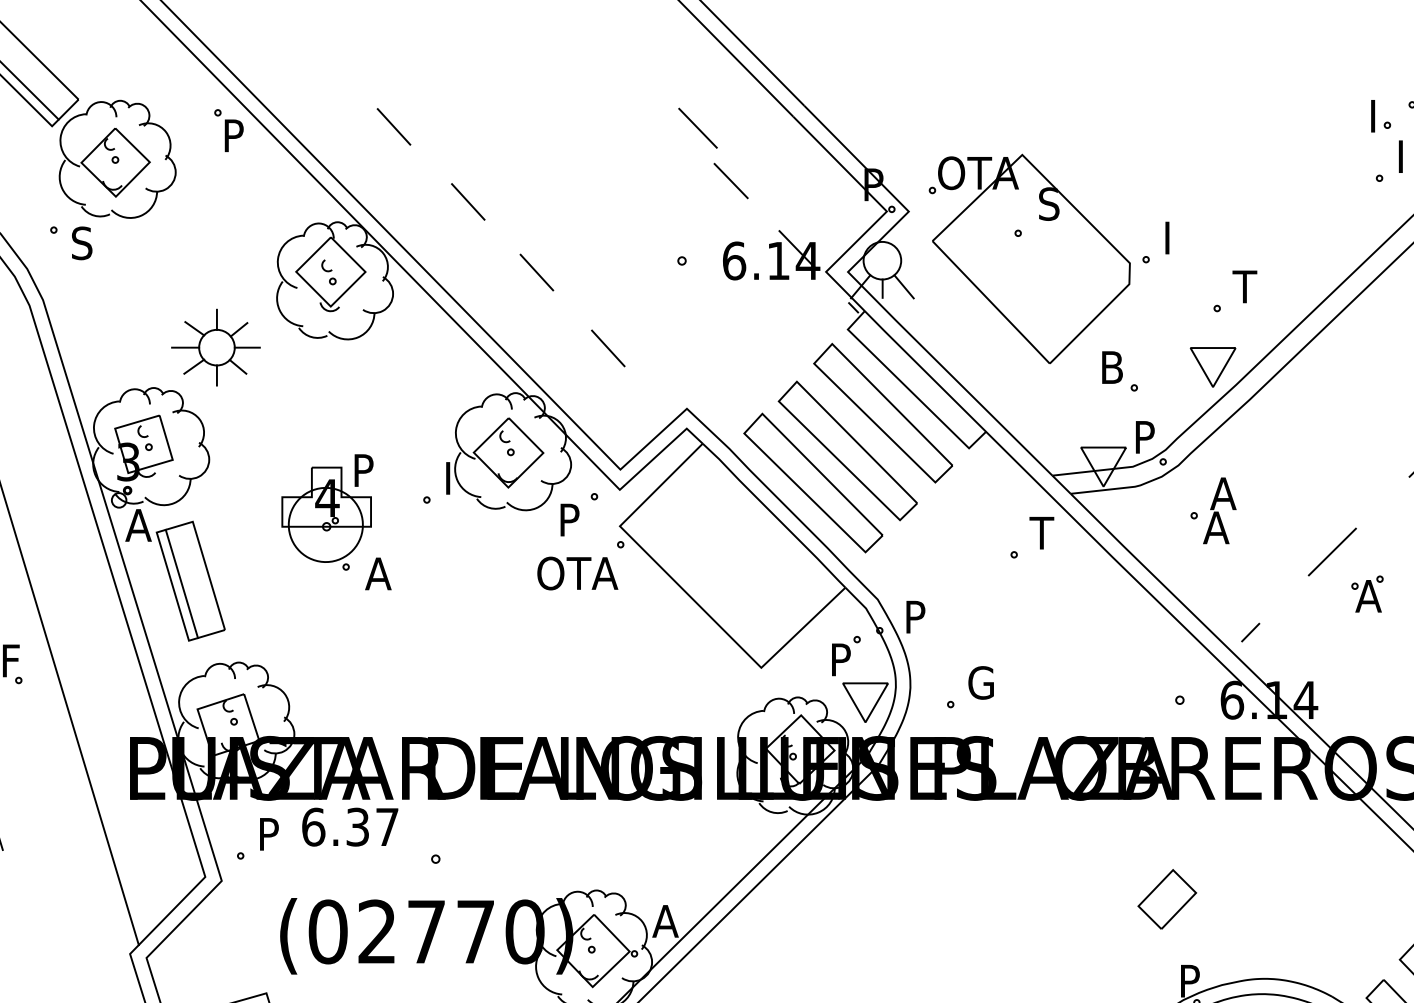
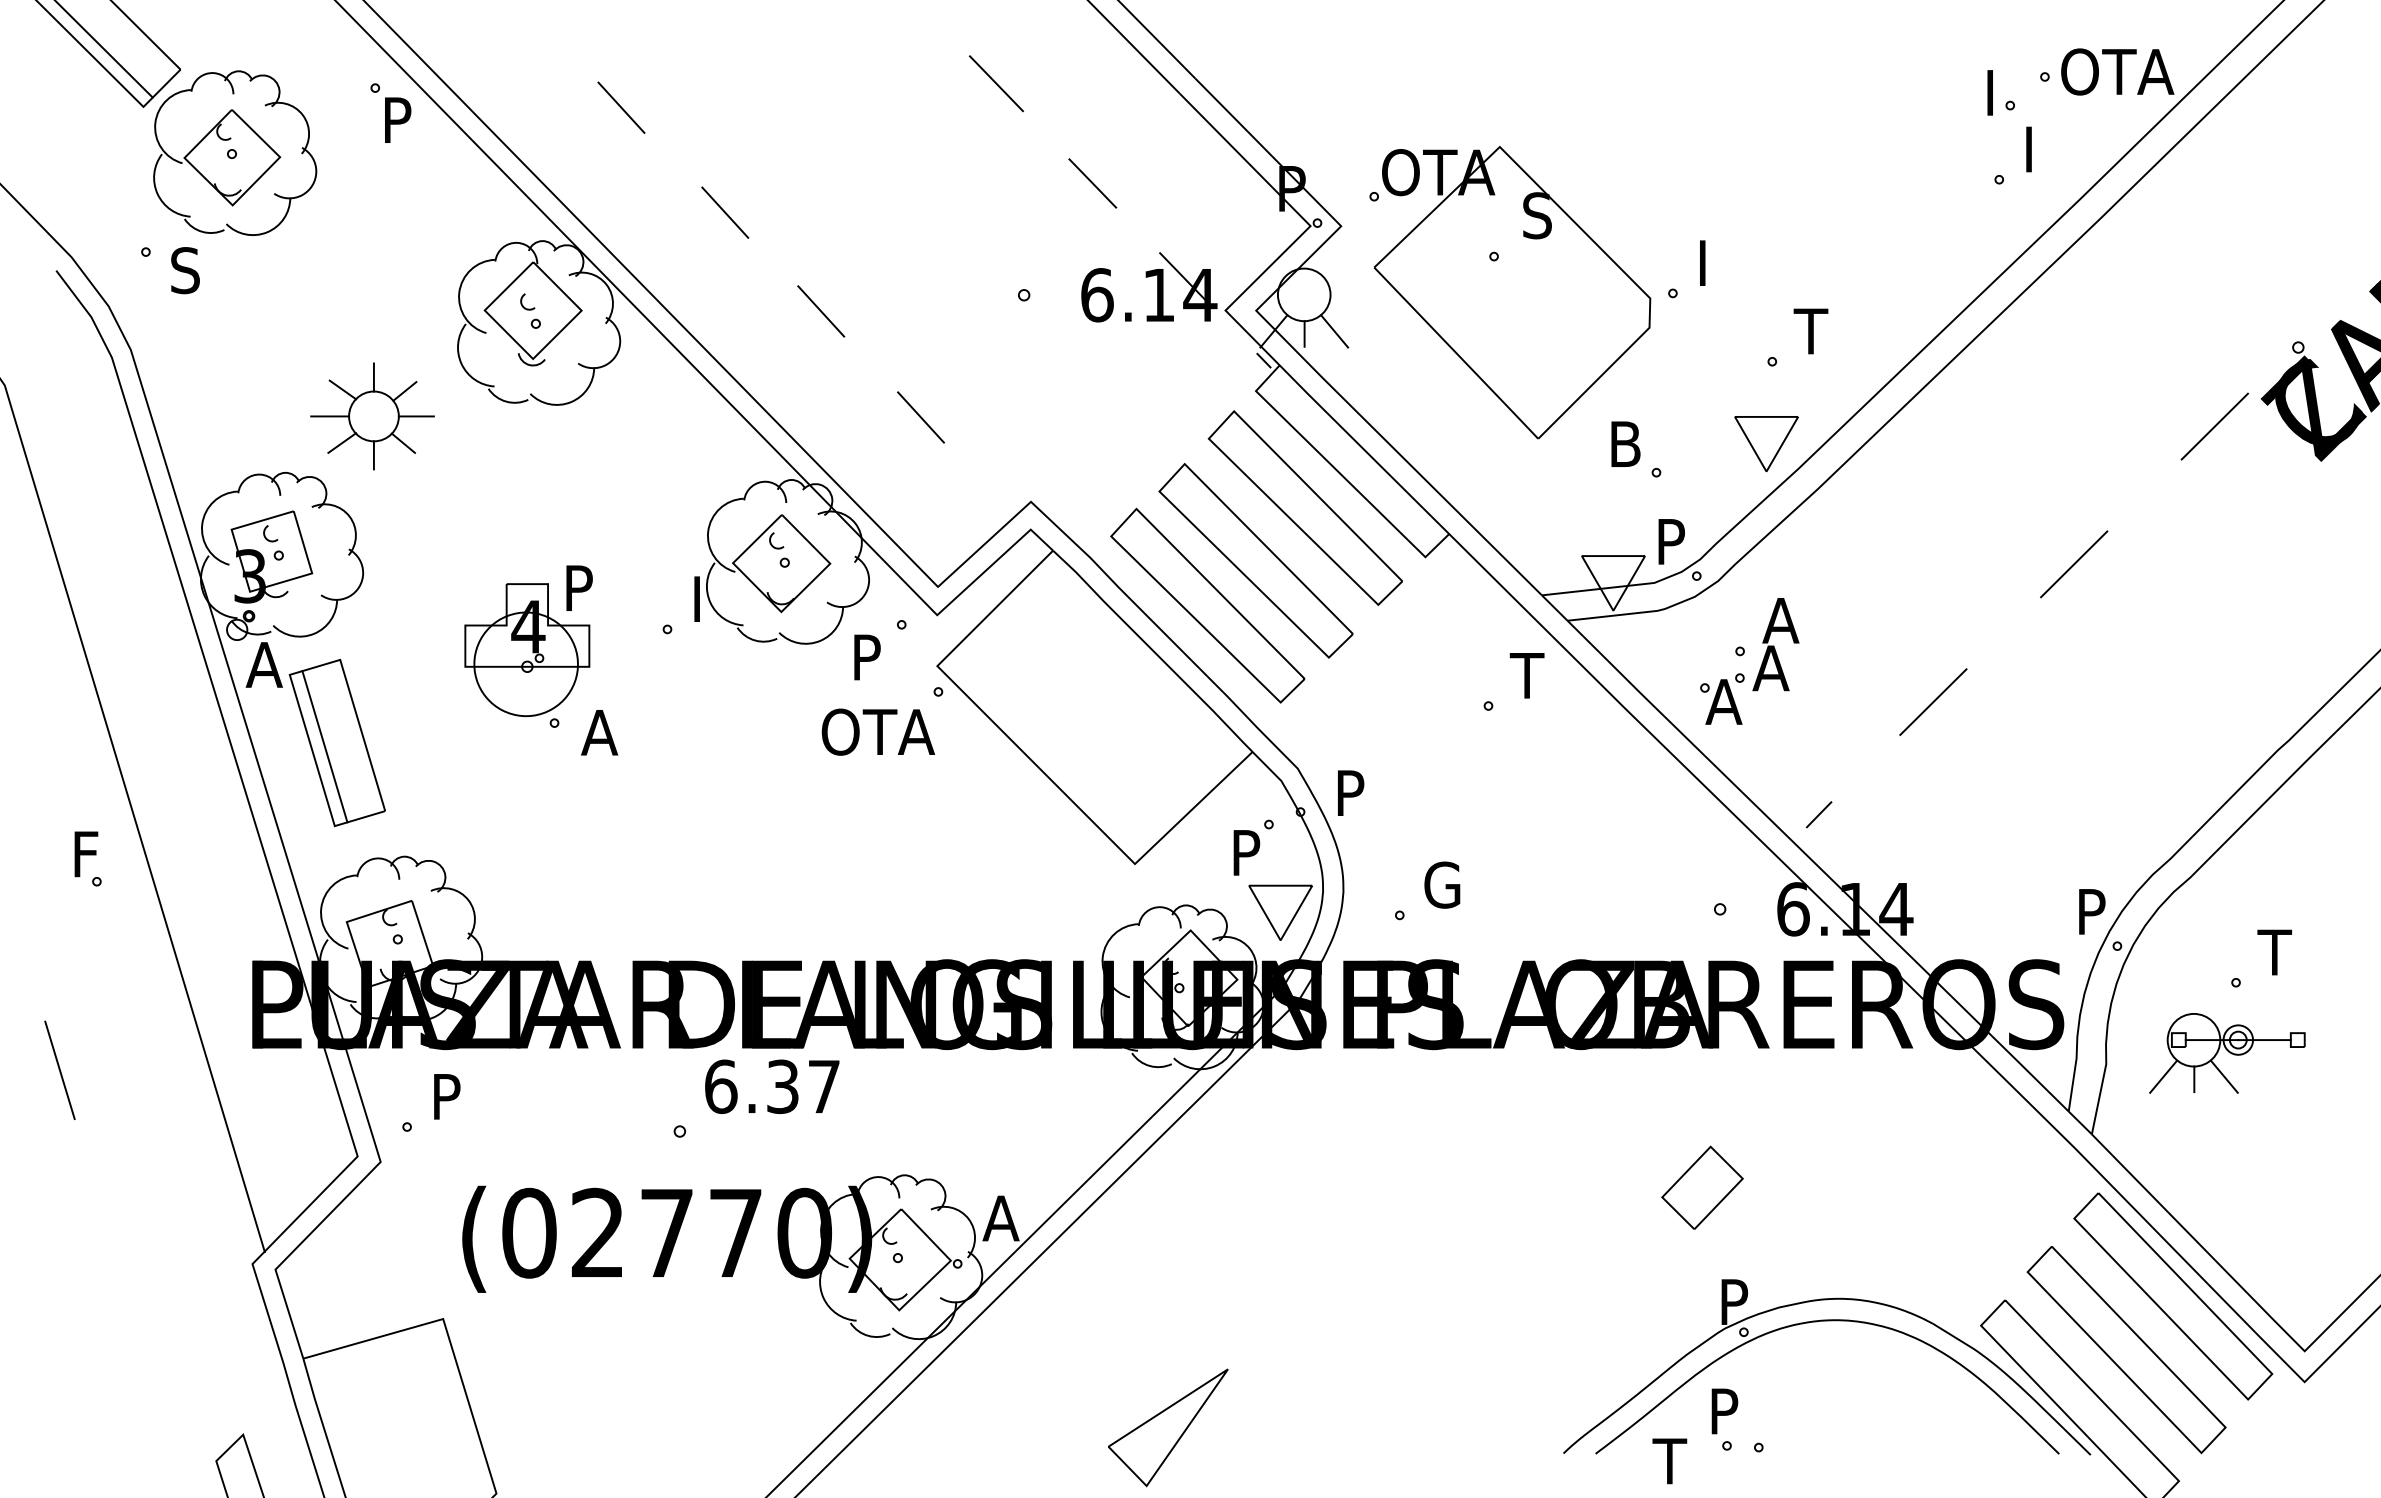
line: (698, 128) -> (996, 83), moved
part: (1367, 593) -> (1722, 698), moved
text: (350, 826) -> (772, 1086), moved

